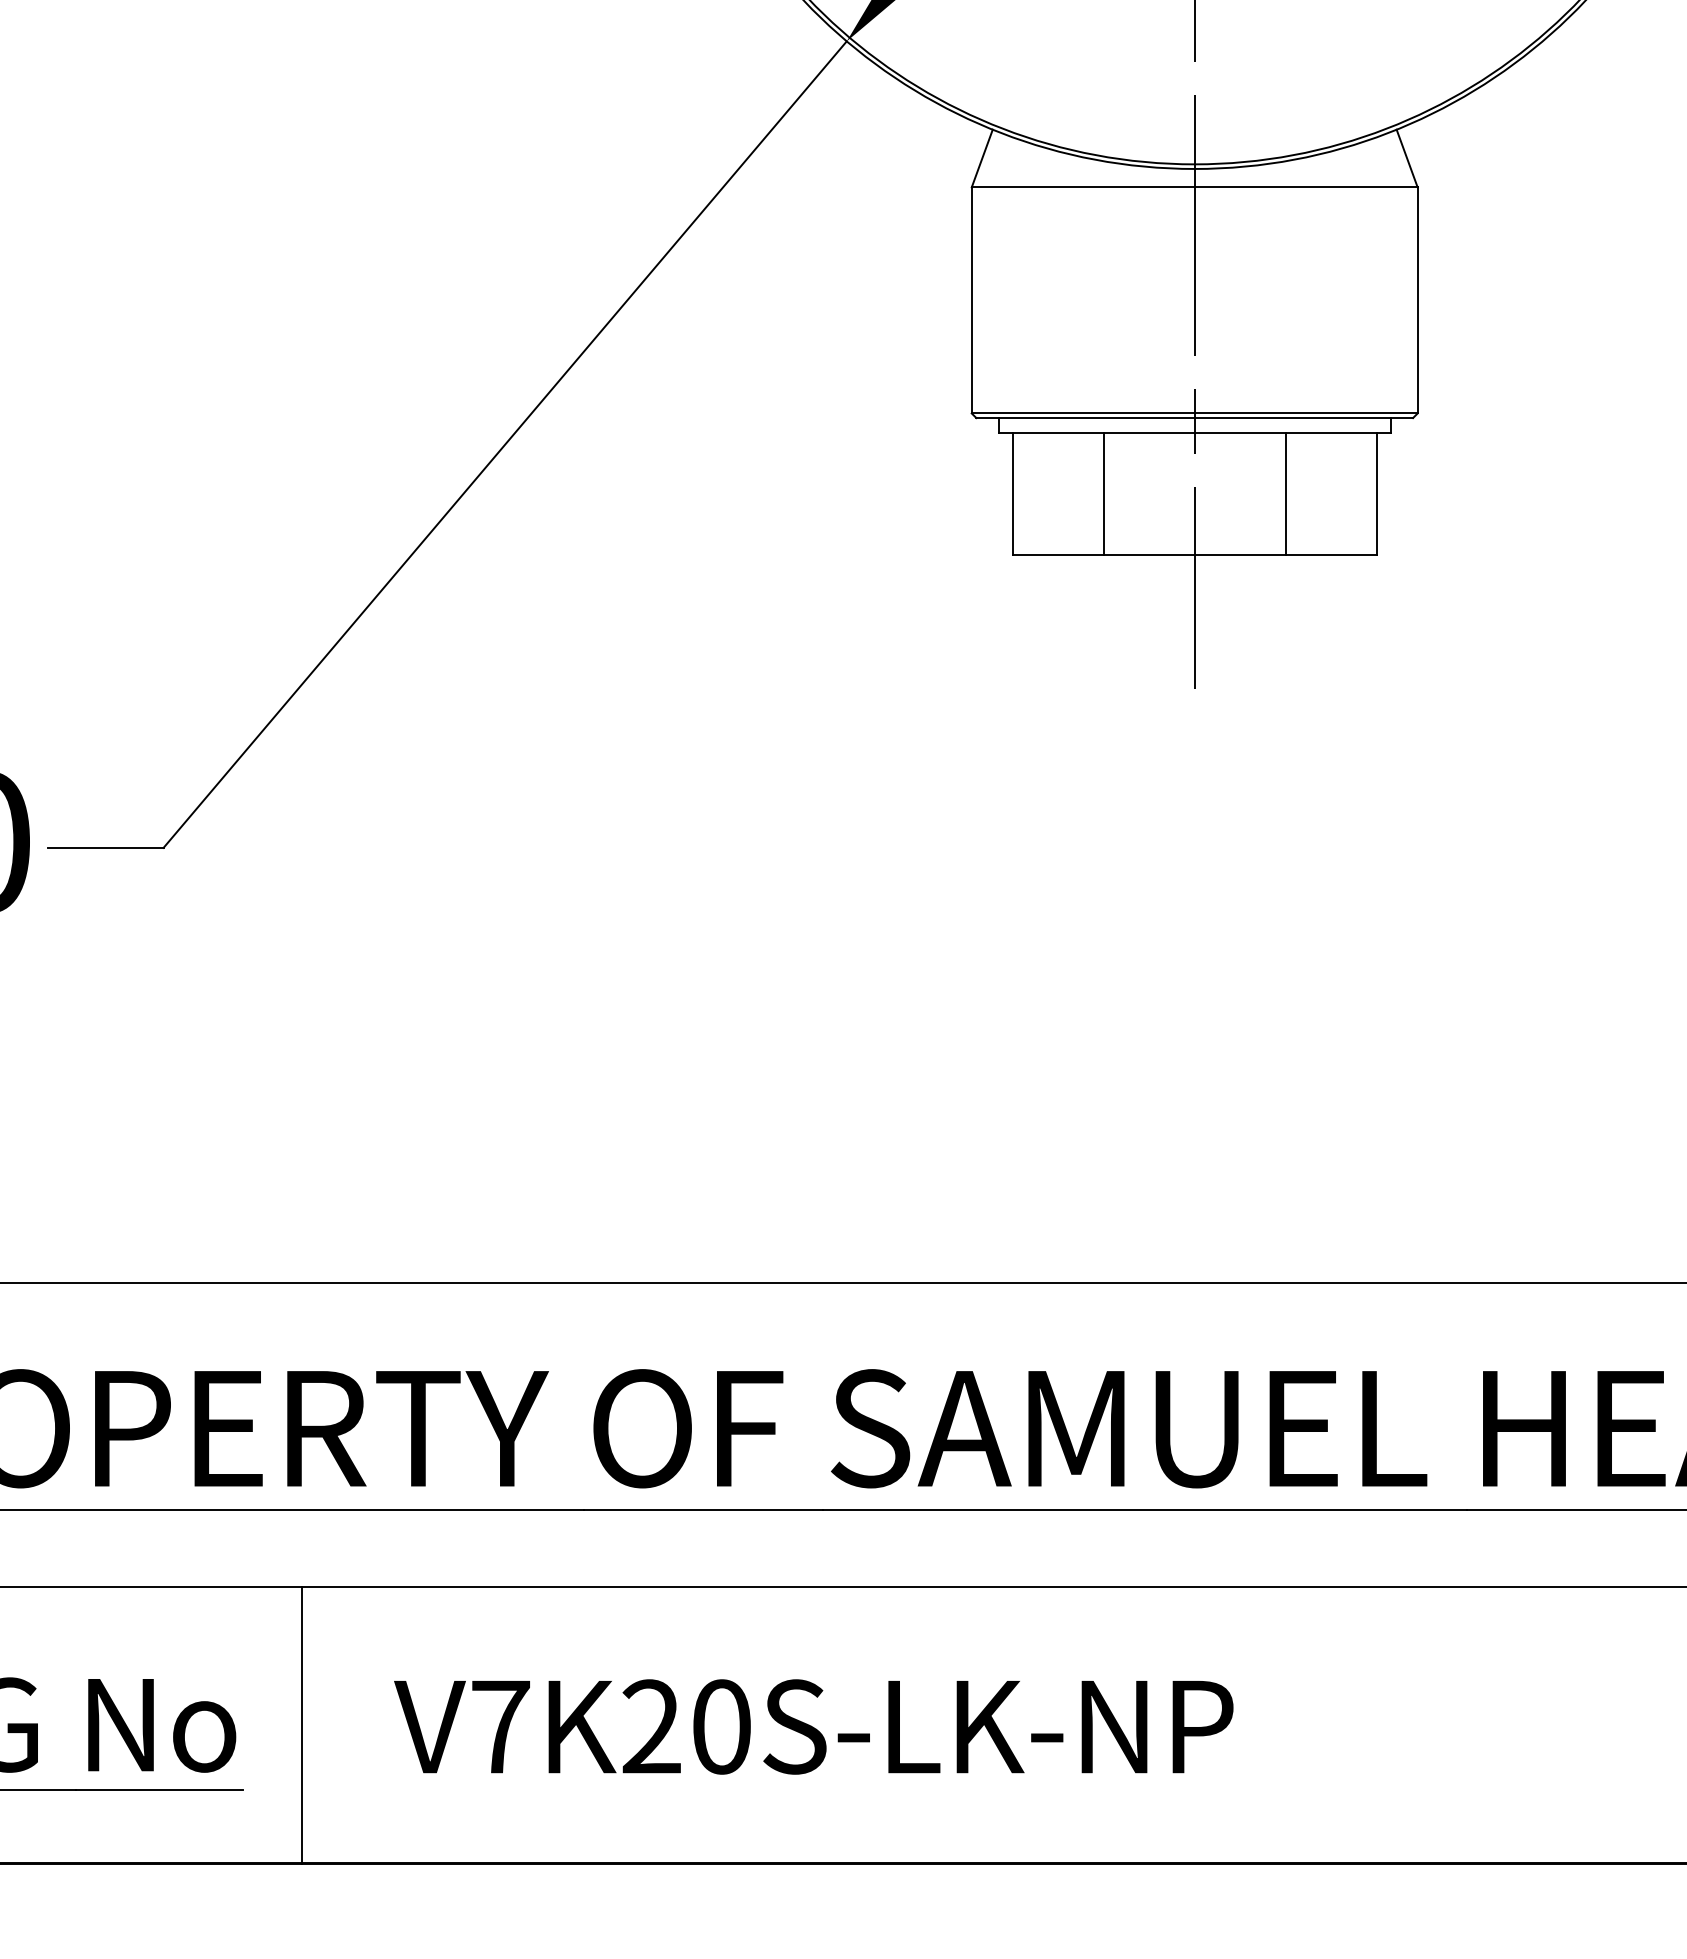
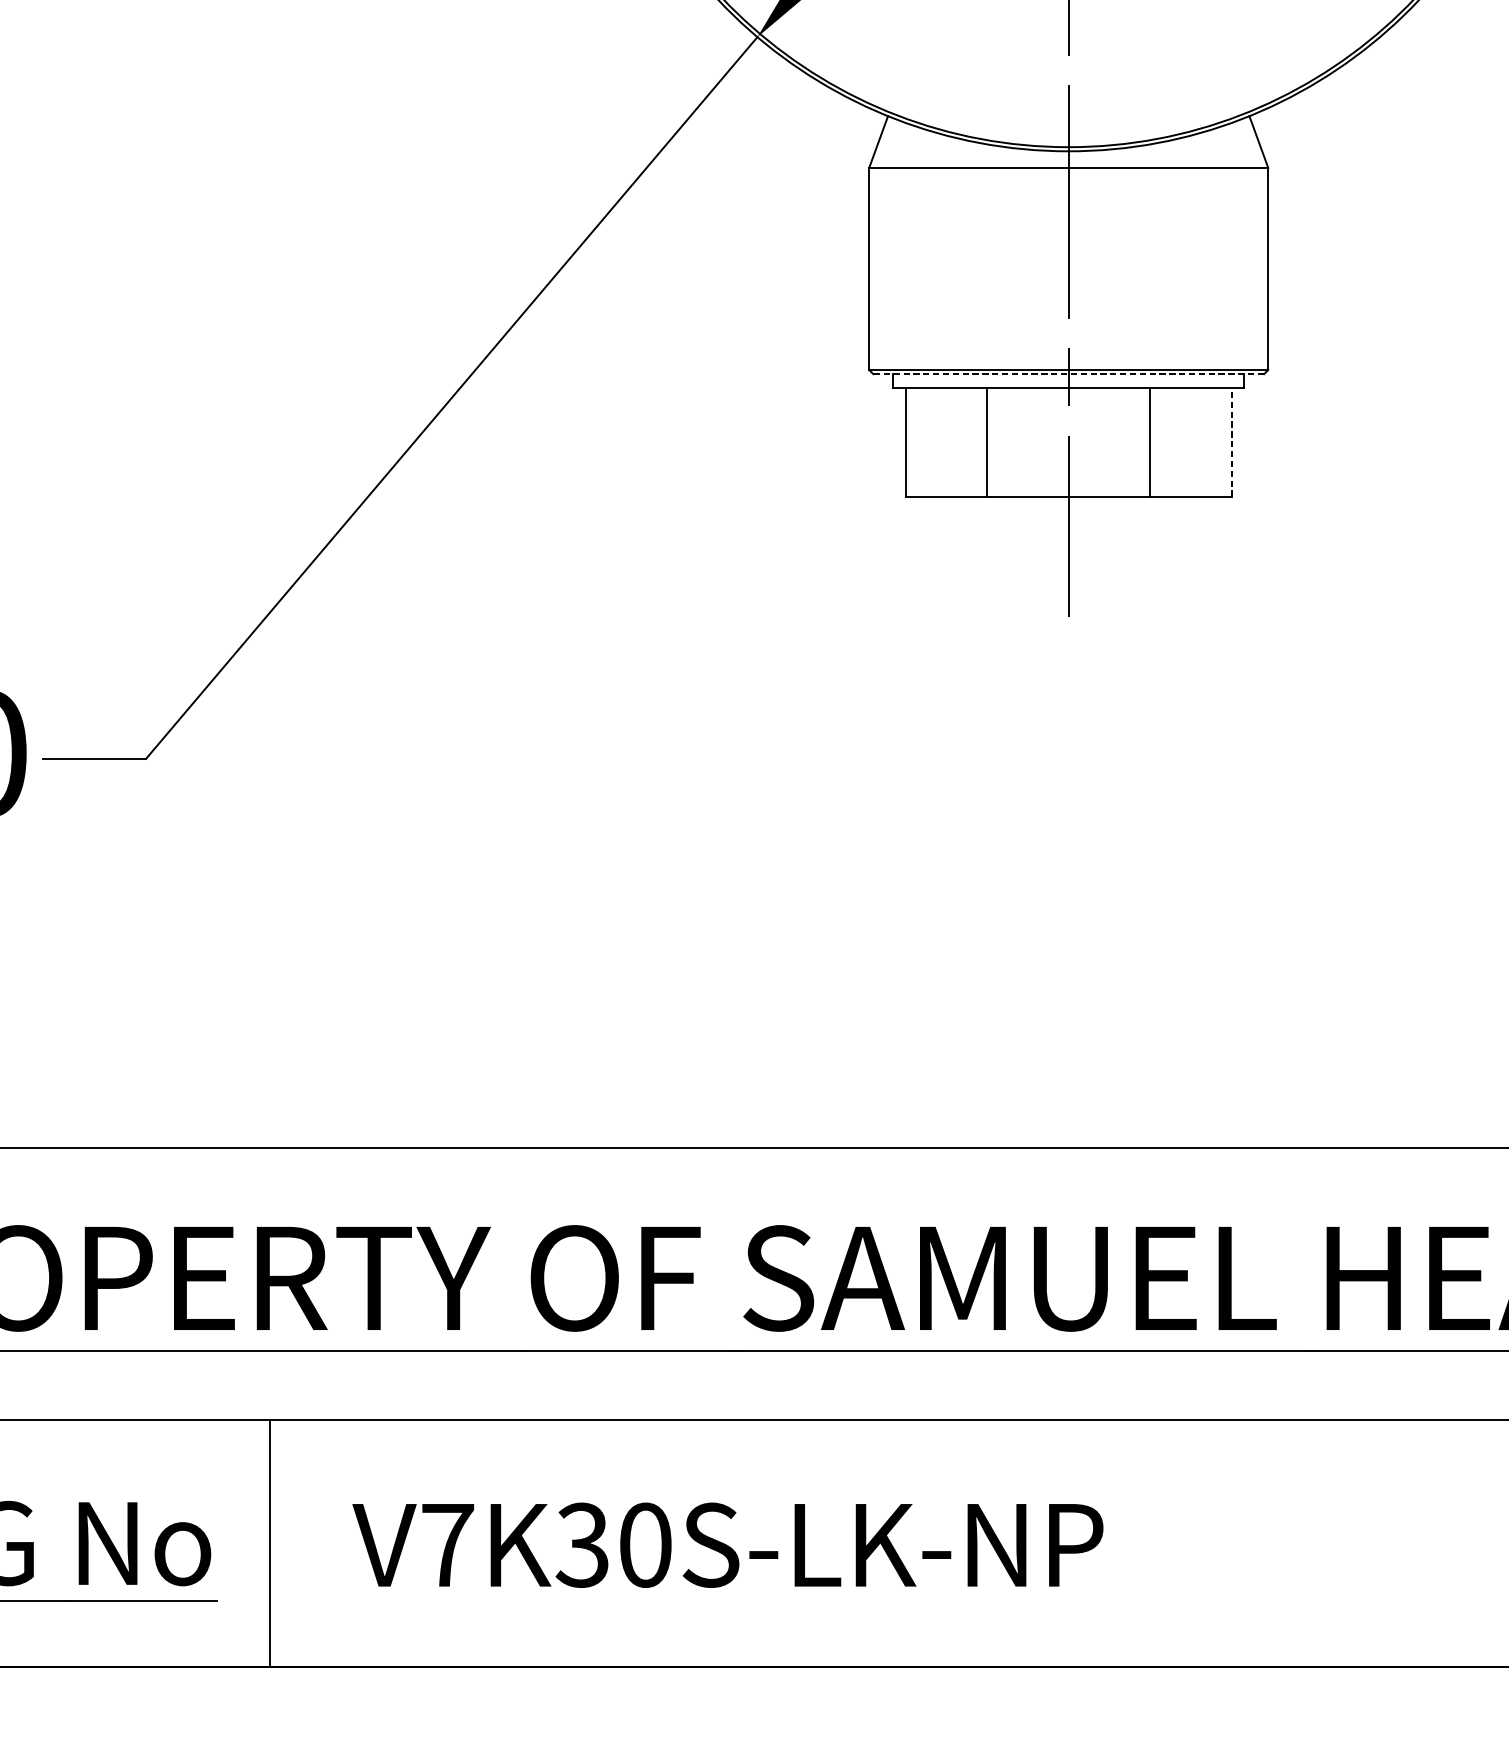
line: (1194, 418) -> (1068, 374), solid -> dashed
line: (1376, 494) -> (1231, 442), solid -> dashed
text: (650, 1726) -> (581, 1544), V7K20S-LK-NP -> V7K30S-LK-NP

